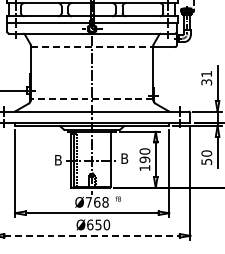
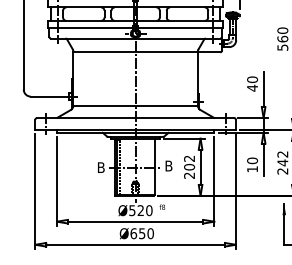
line: (92, 46) -> (136, 51), dashed -> solid
text: (206, 77) -> (252, 83), 31 -> 40
line: (91, 99) -> (135, 105), dashed -> solid
text: (144, 159) -> (189, 166), 190 -> 202
text: (206, 162) -> (252, 169), 50 -> 10
text: (96, 202) -> (140, 210), Ø768 -> Ø520
line: (92, 235) -> (136, 244), dashed -> solid

